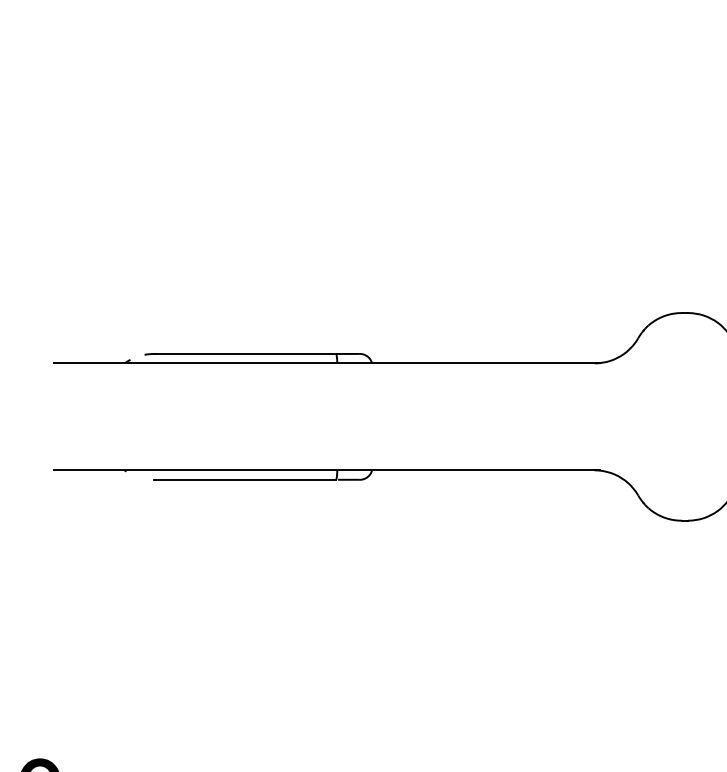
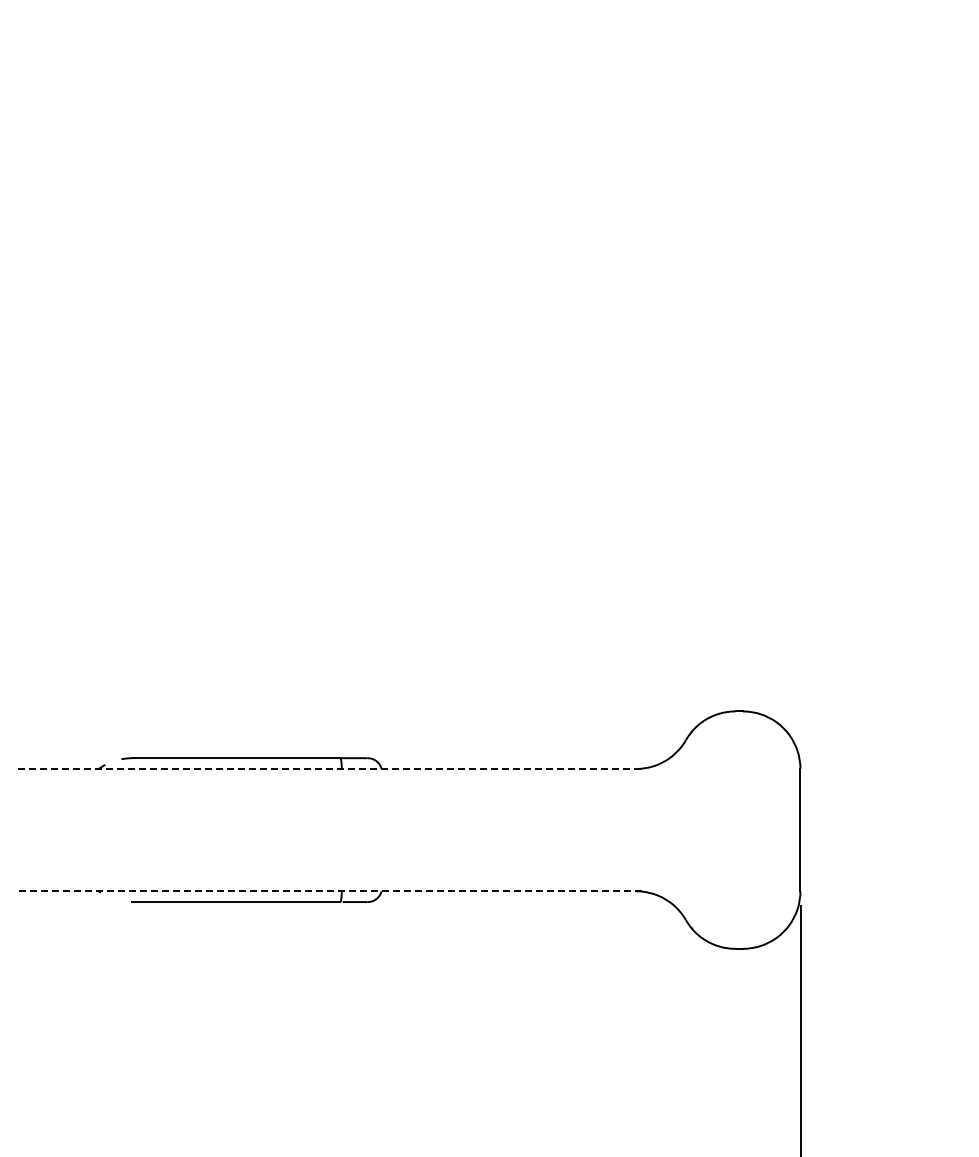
line: (327, 362) -> (330, 768), solid -> dashed
line: (326, 470) -> (329, 891), solid -> dashed

